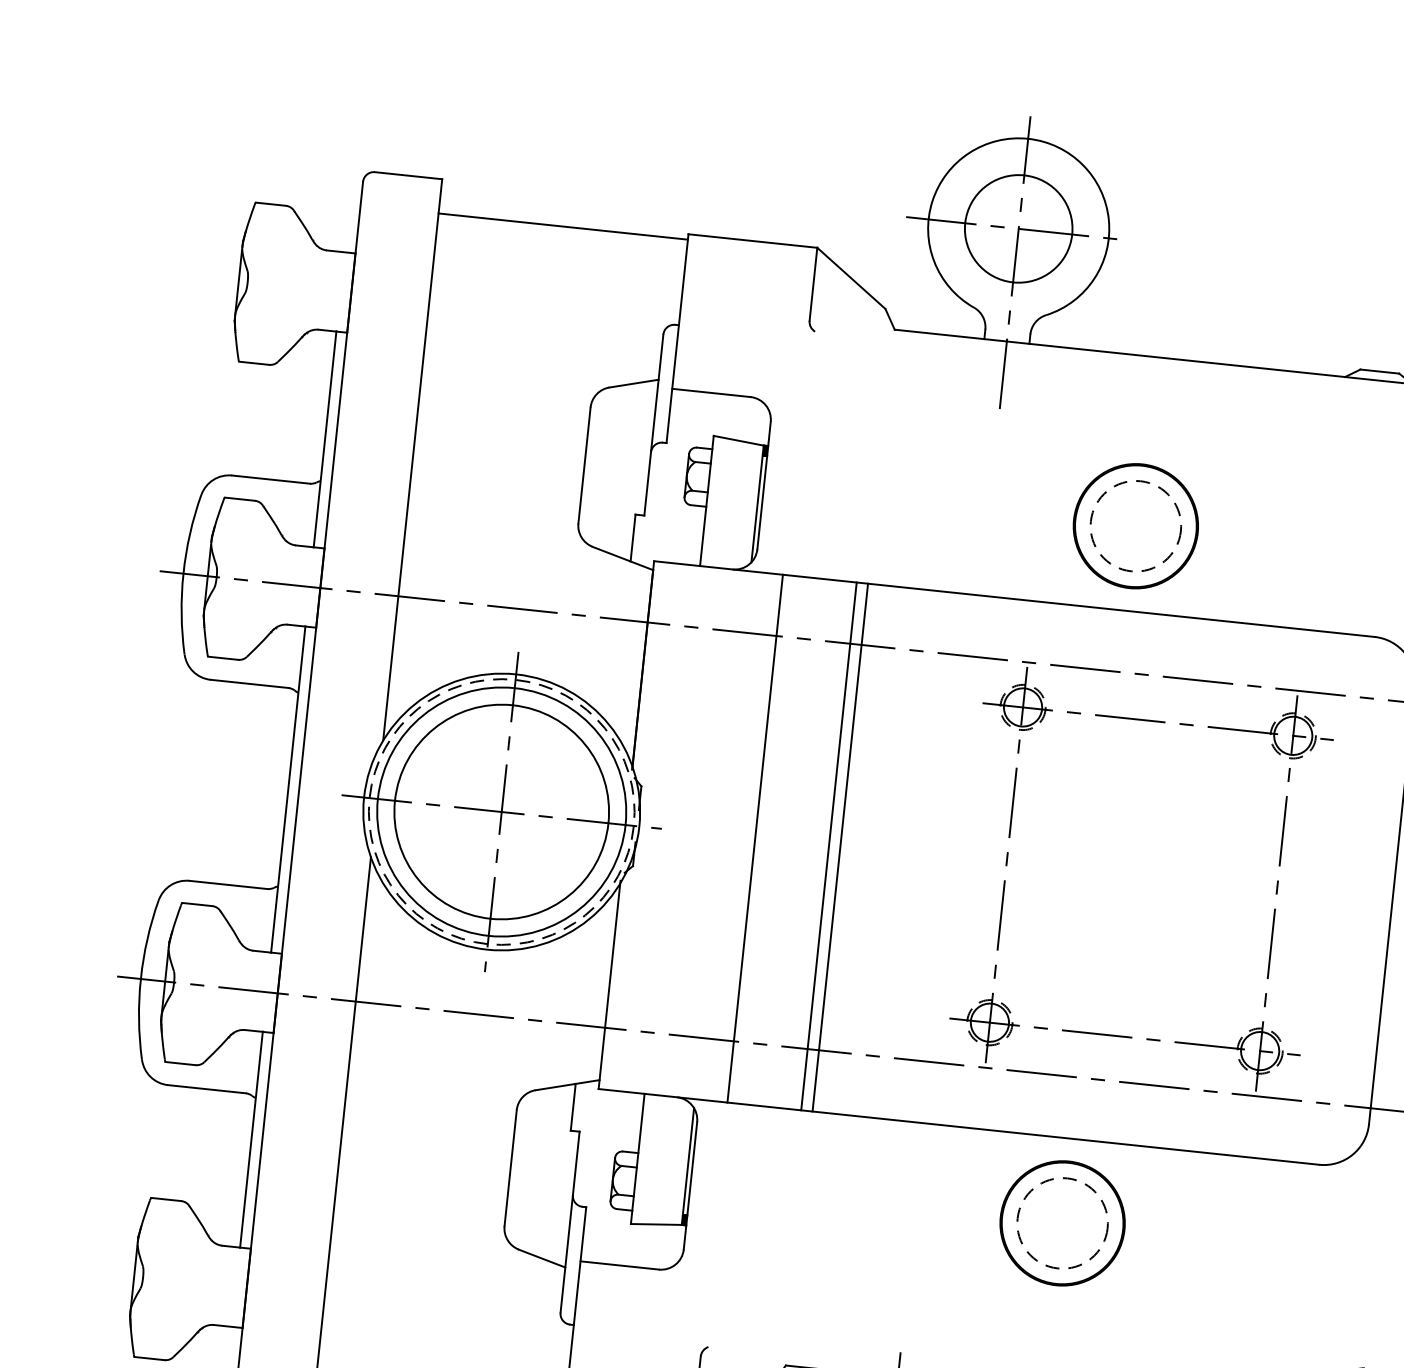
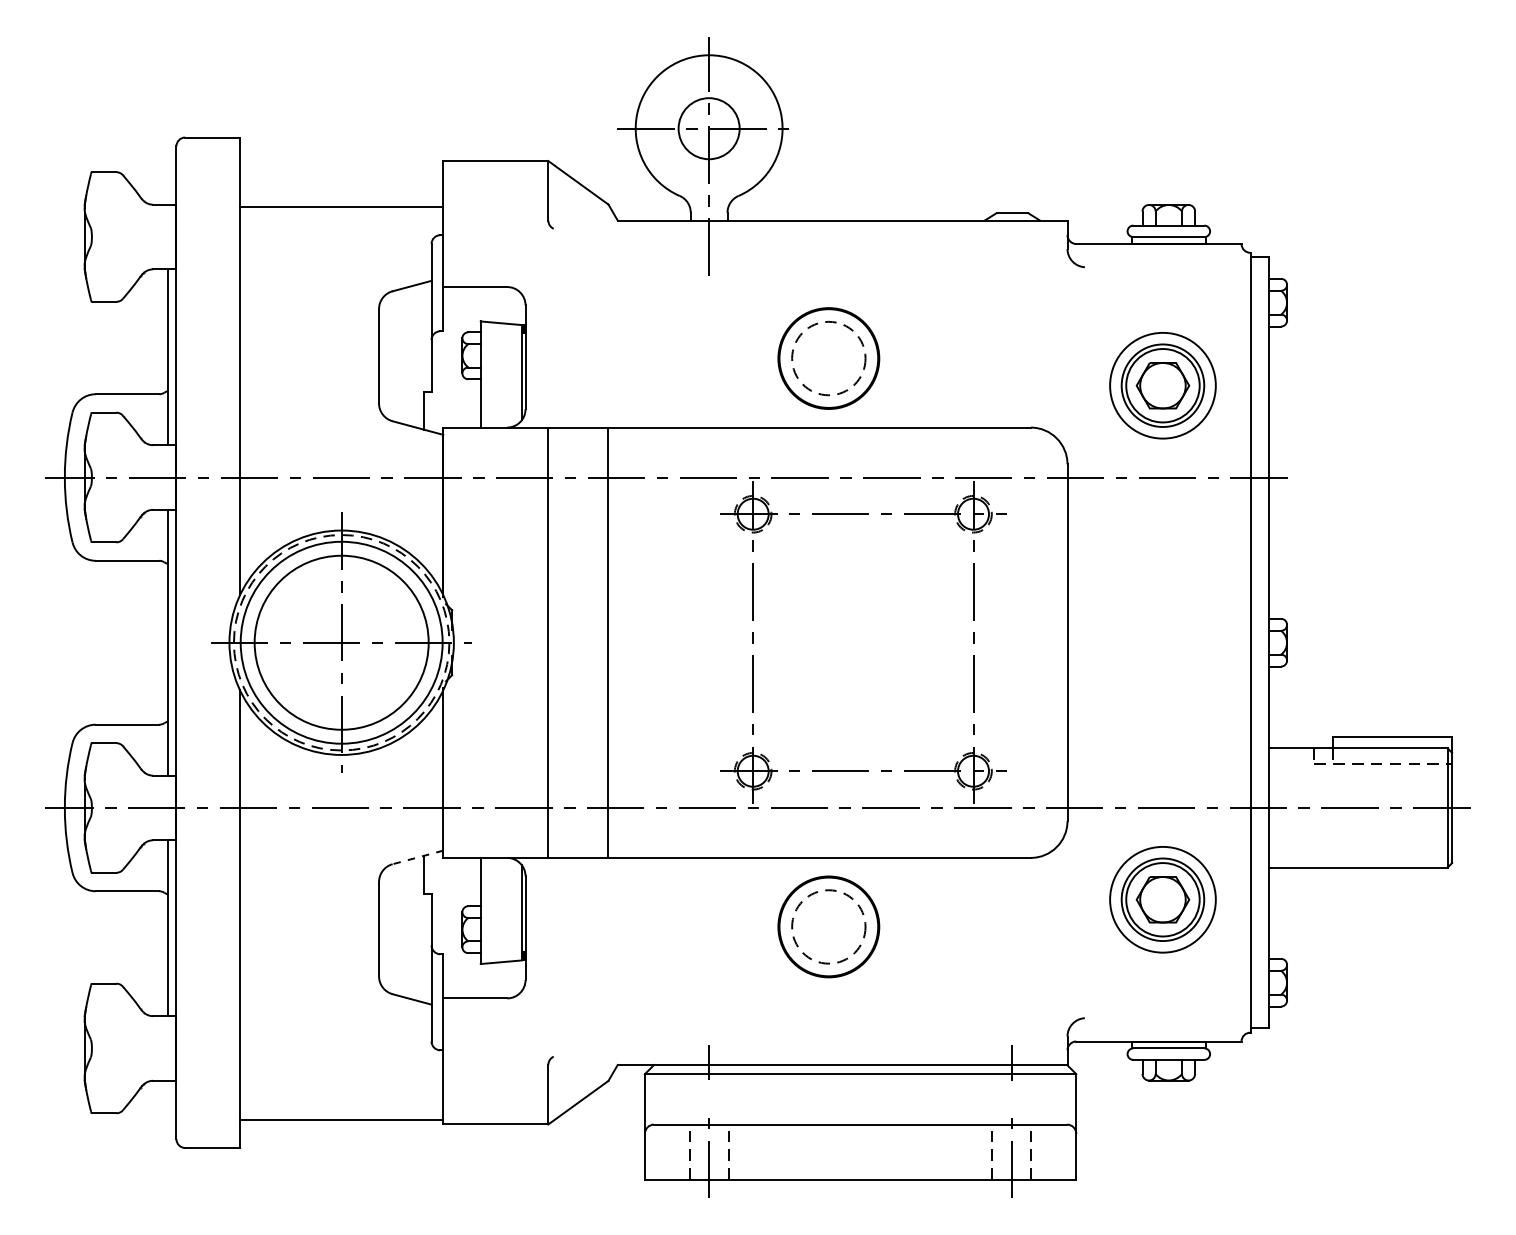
line: (563, 226) -> (341, 207), moved
circle: (1017, 228) -> (708, 128), size x0.7
line: (840, 847) -> (617, 642), removed
line: (567, 1085) -> (417, 857), solid -> dashed

